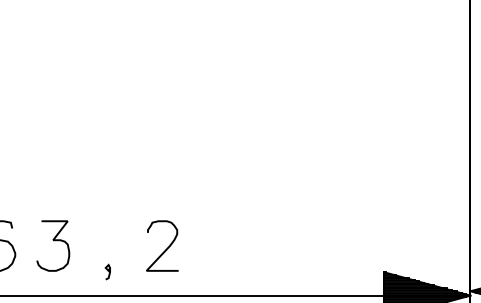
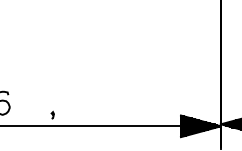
curve: (53, 242) -> (27, 101), removed
curve: (165, 246) -> (79, 103), removed

